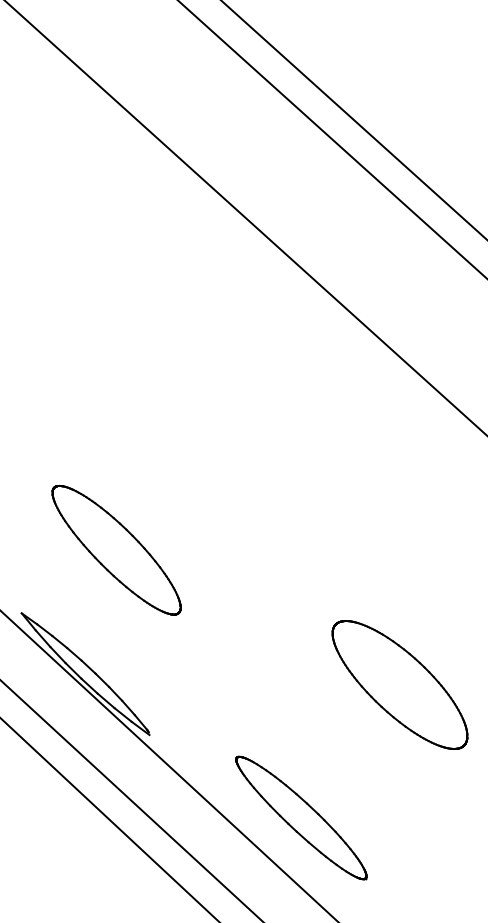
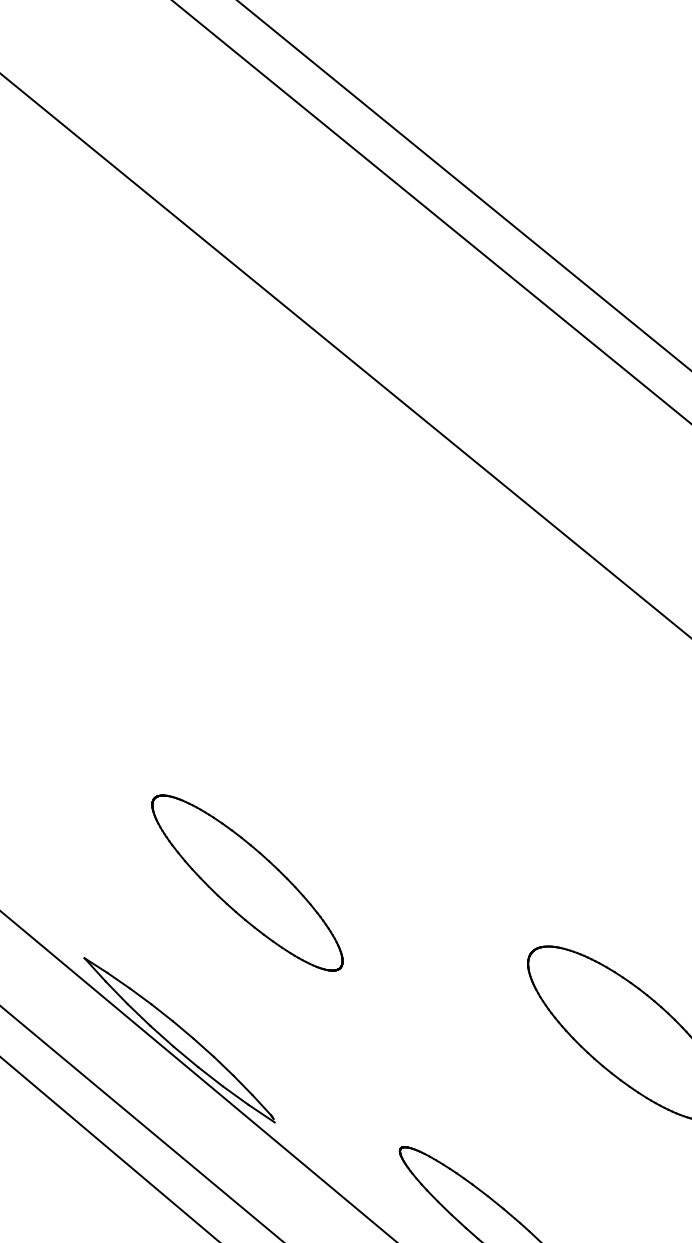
part: (116, 549) -> (247, 882), moved

